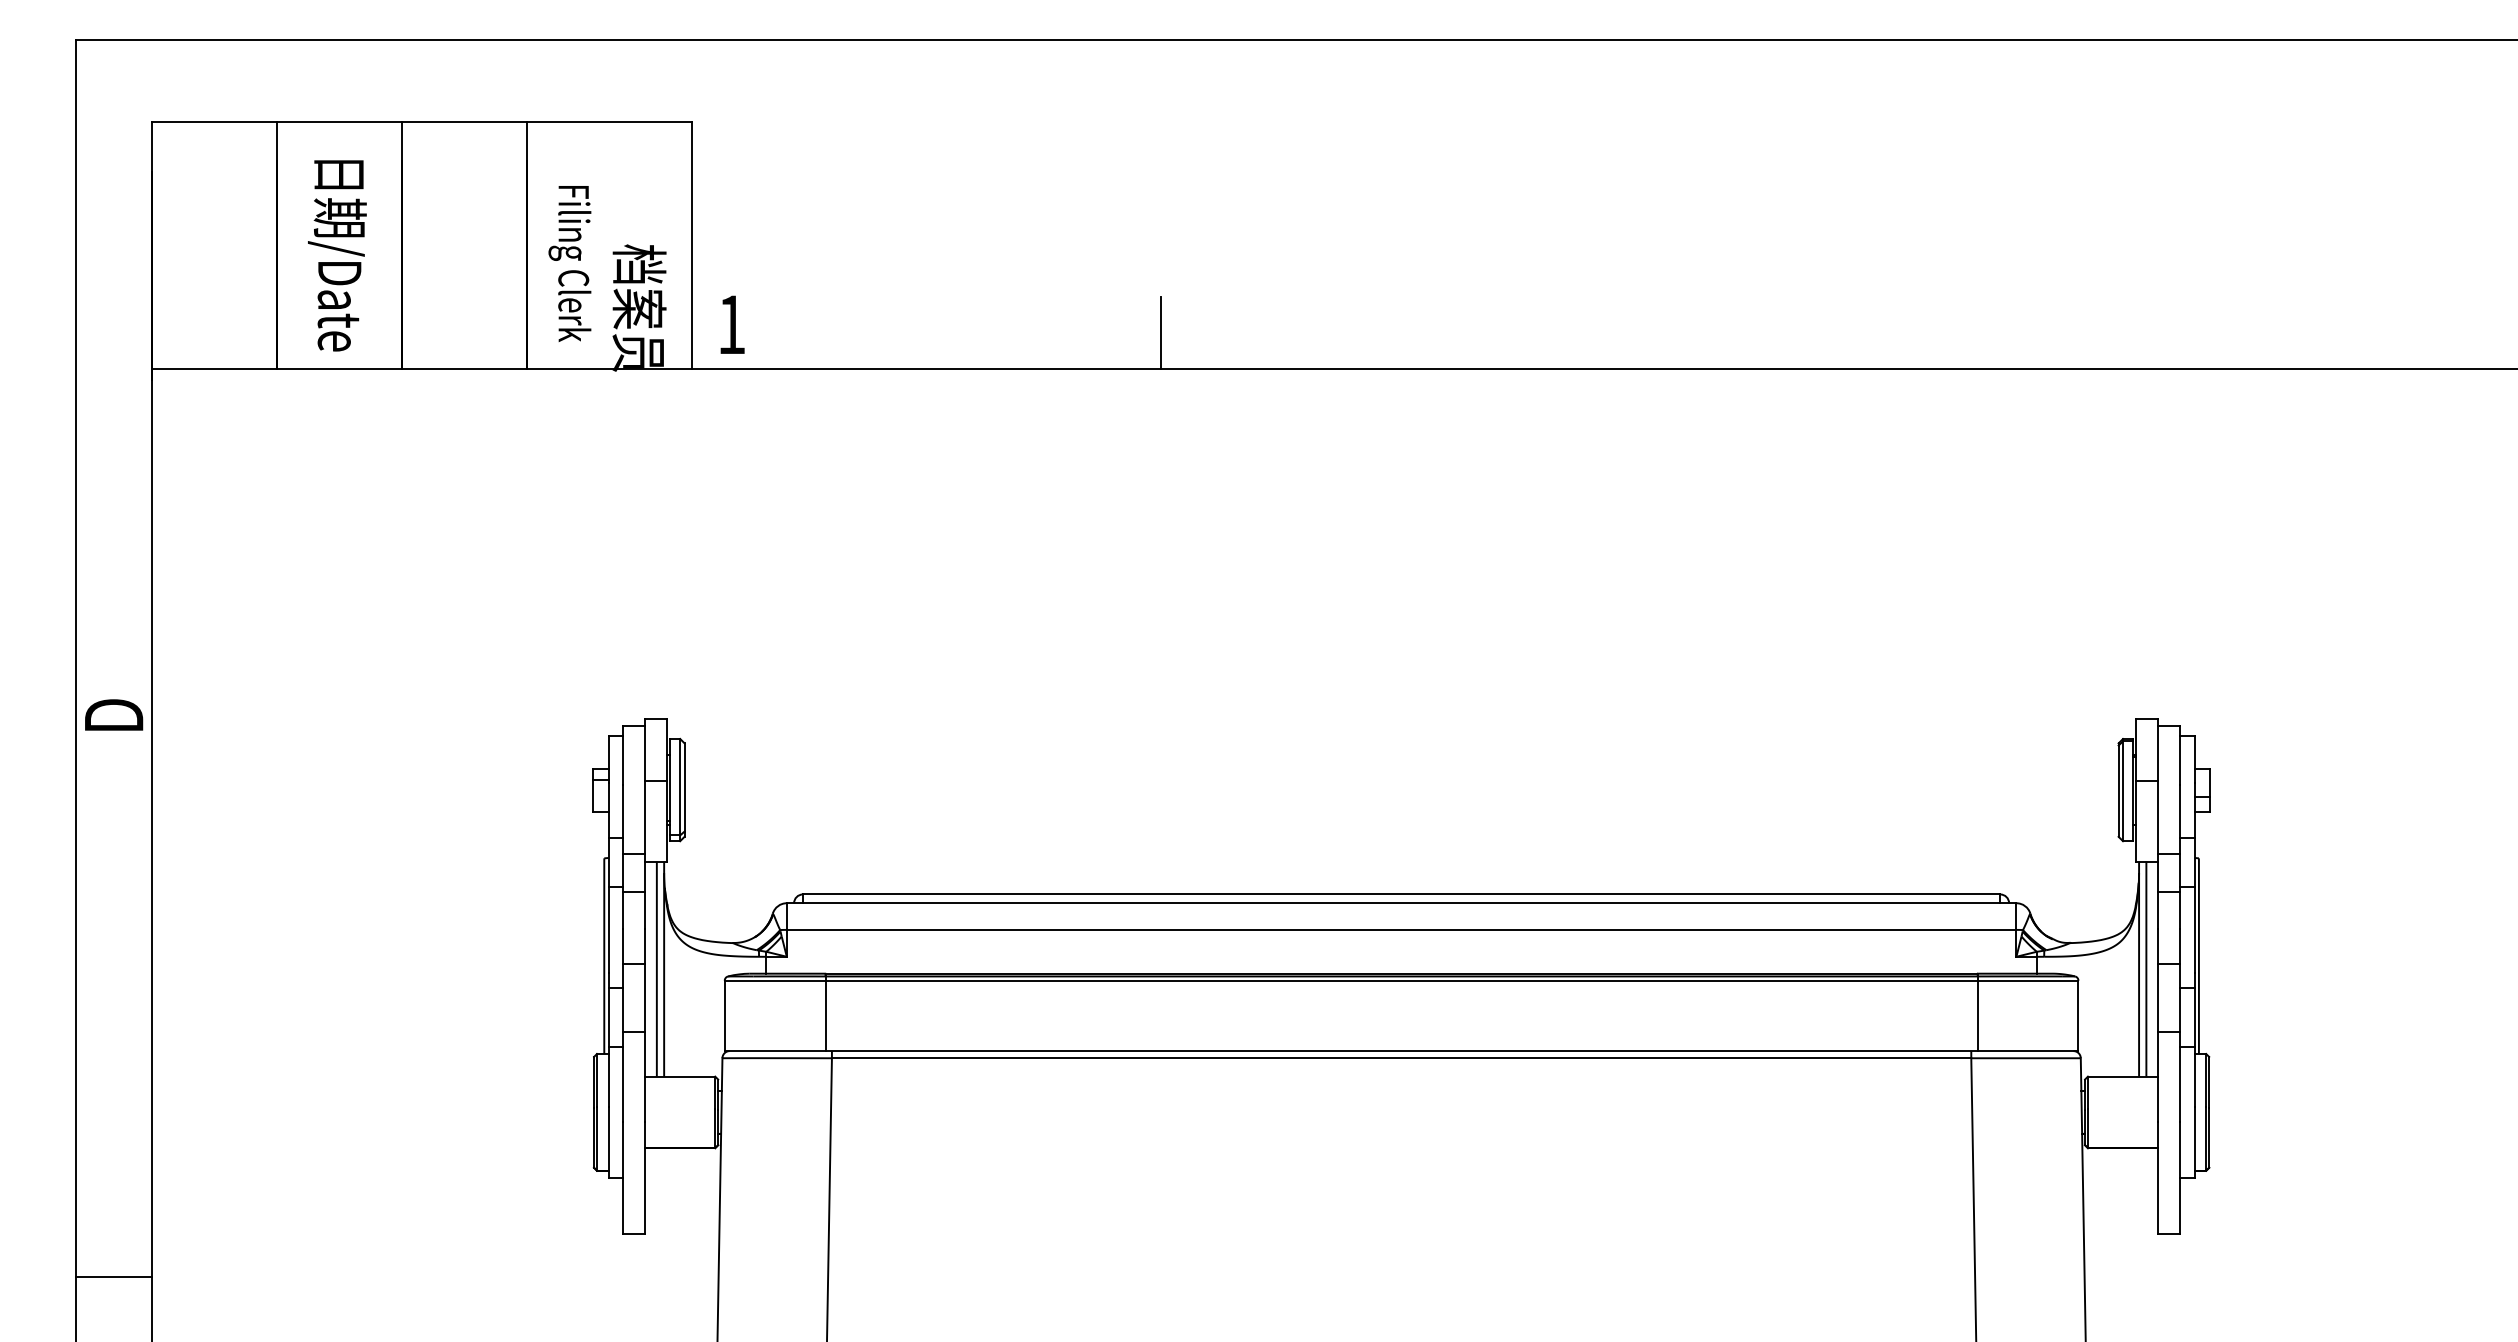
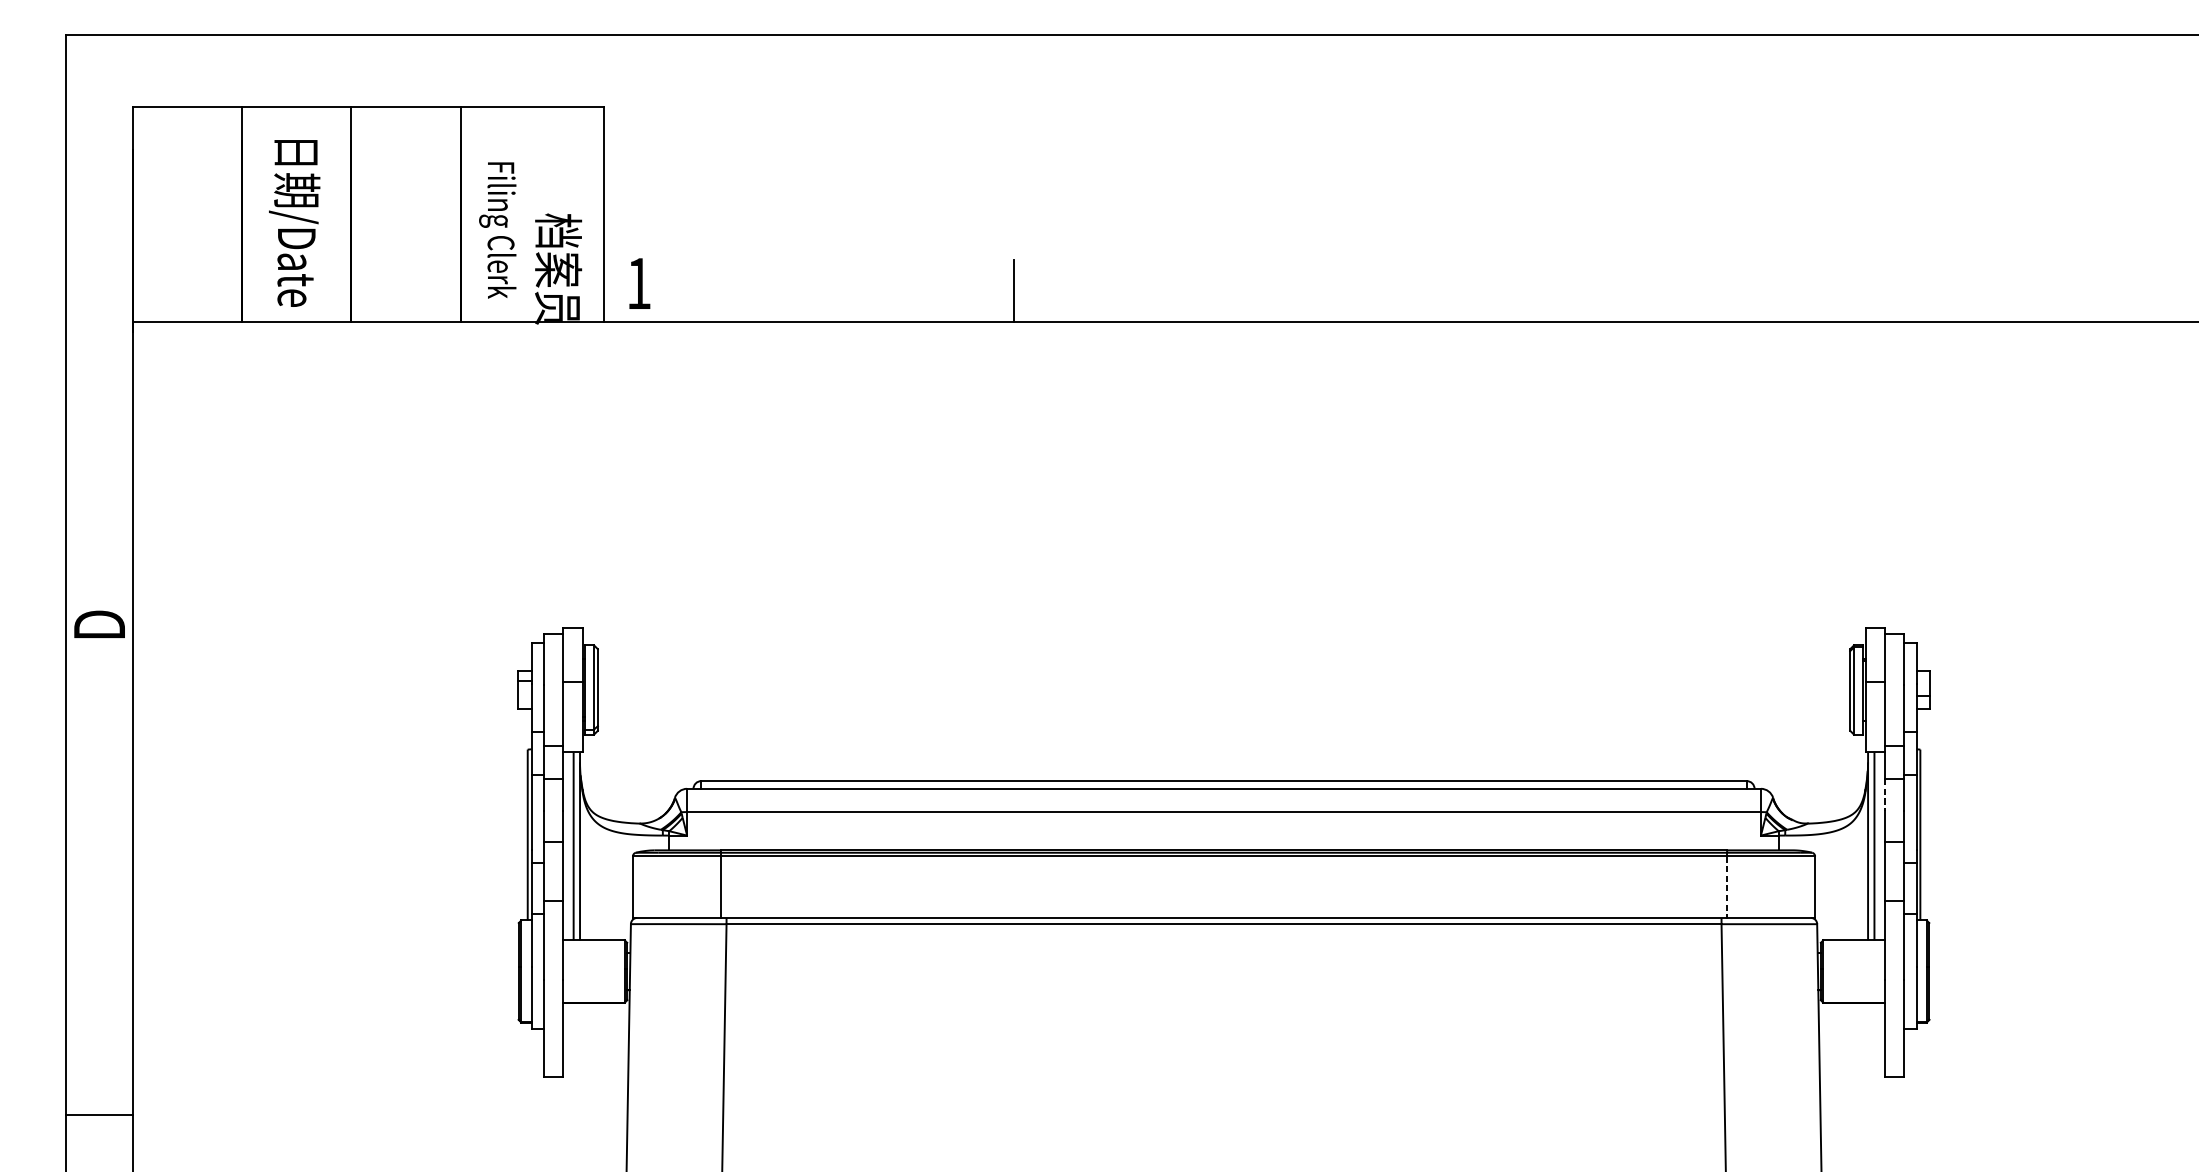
line: (2158, 911) -> (1885, 796), solid -> dashed
line: (1977, 1016) -> (1726, 887), solid -> dashed

